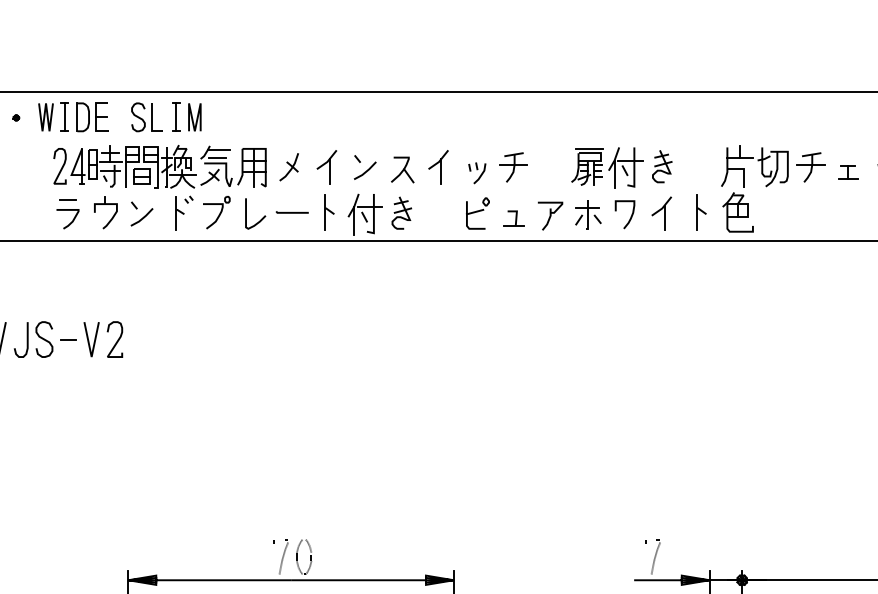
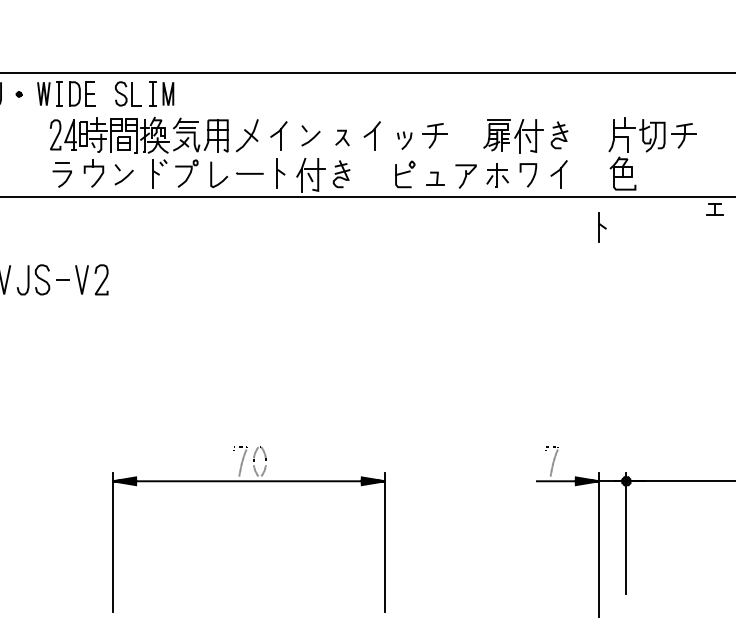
part: (289, 167) -> (247, 135), size x1.4
part: (402, 169) -> (342, 137), size x0.7
part: (847, 172) -> (714, 209), moved
part: (701, 212) -> (602, 227), moved

